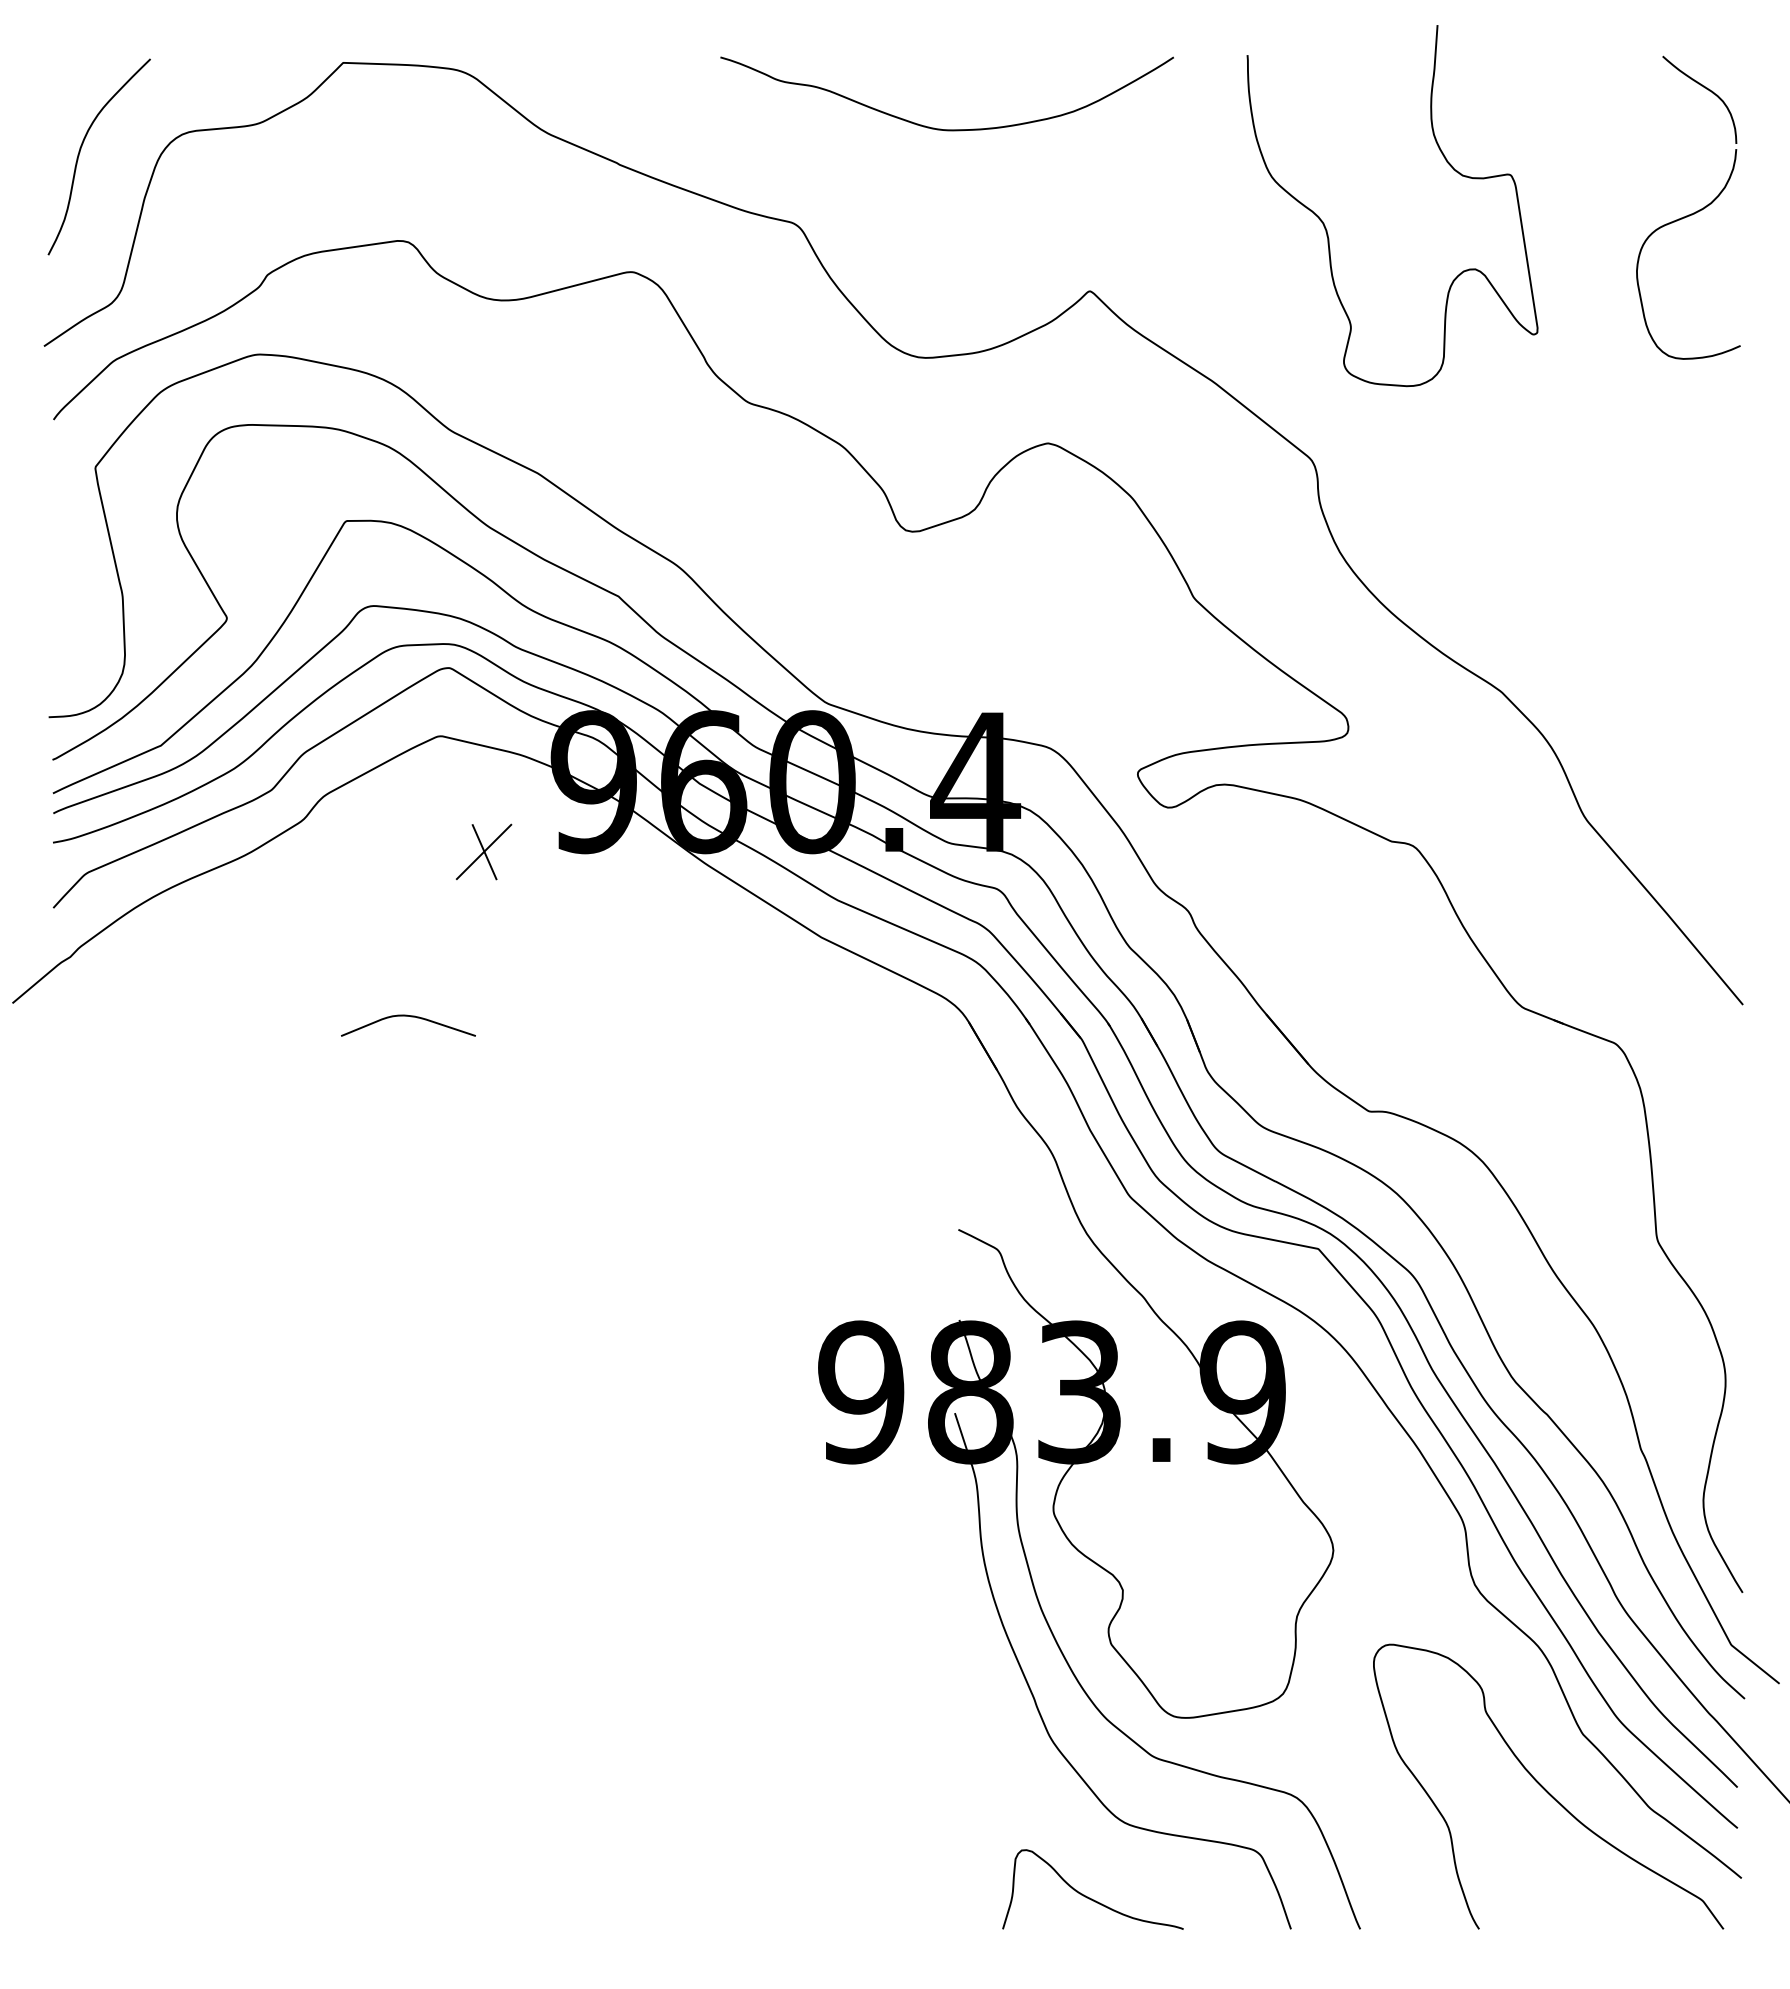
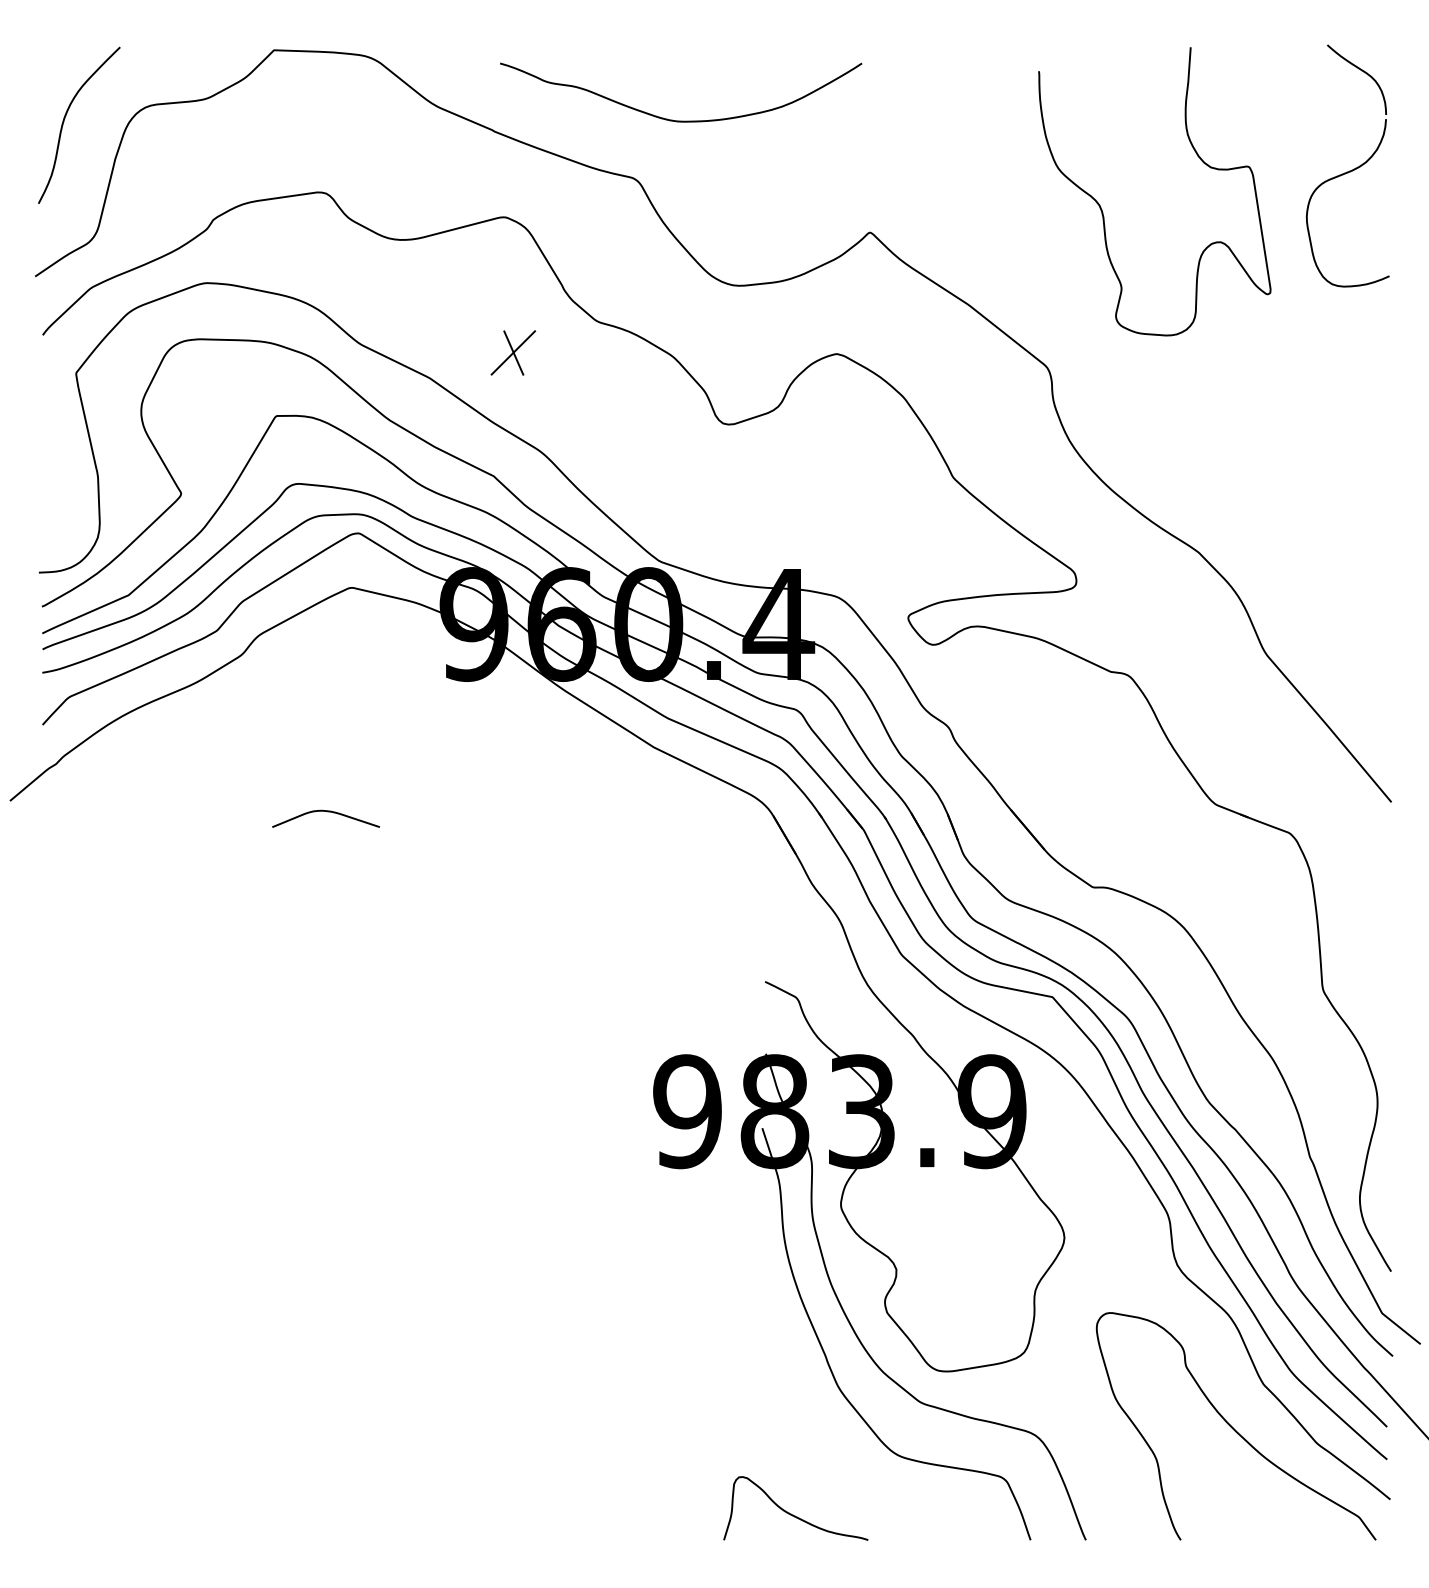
curve: (941, 128) -> (676, 120), moved
curve: (1326, 227) -> (1102, 208), moved
part: (483, 851) -> (512, 352), moved
curve: (1089, 1897) -> (793, 1514), moved

